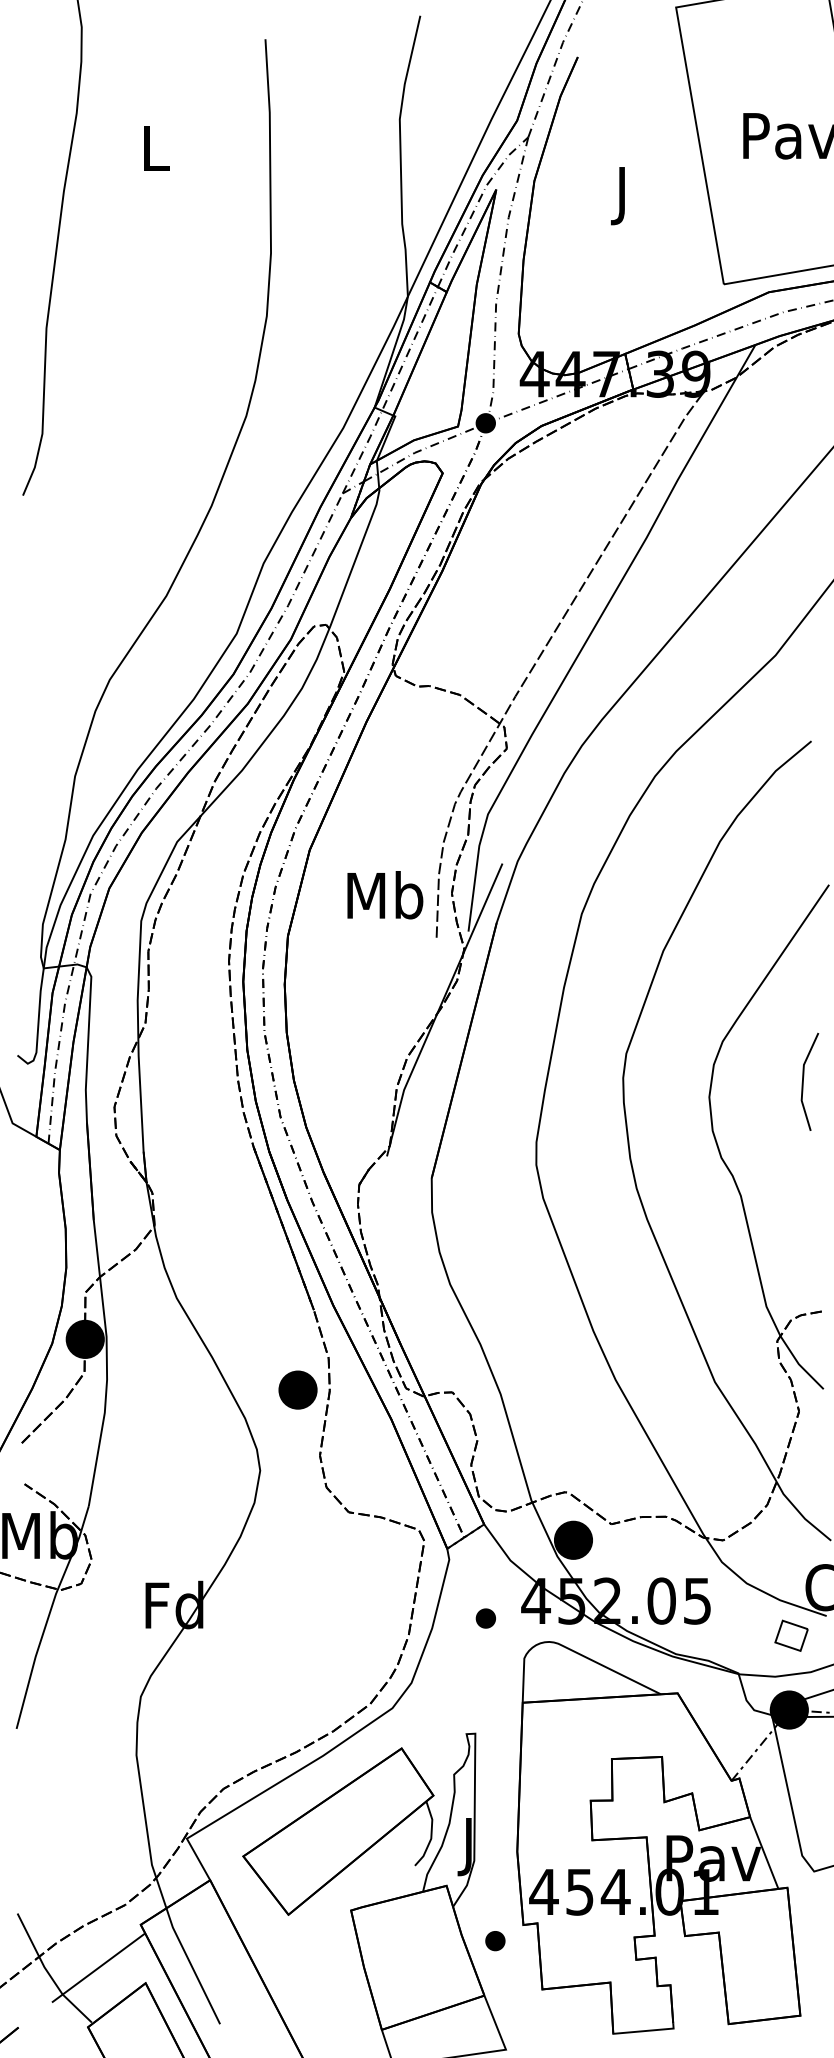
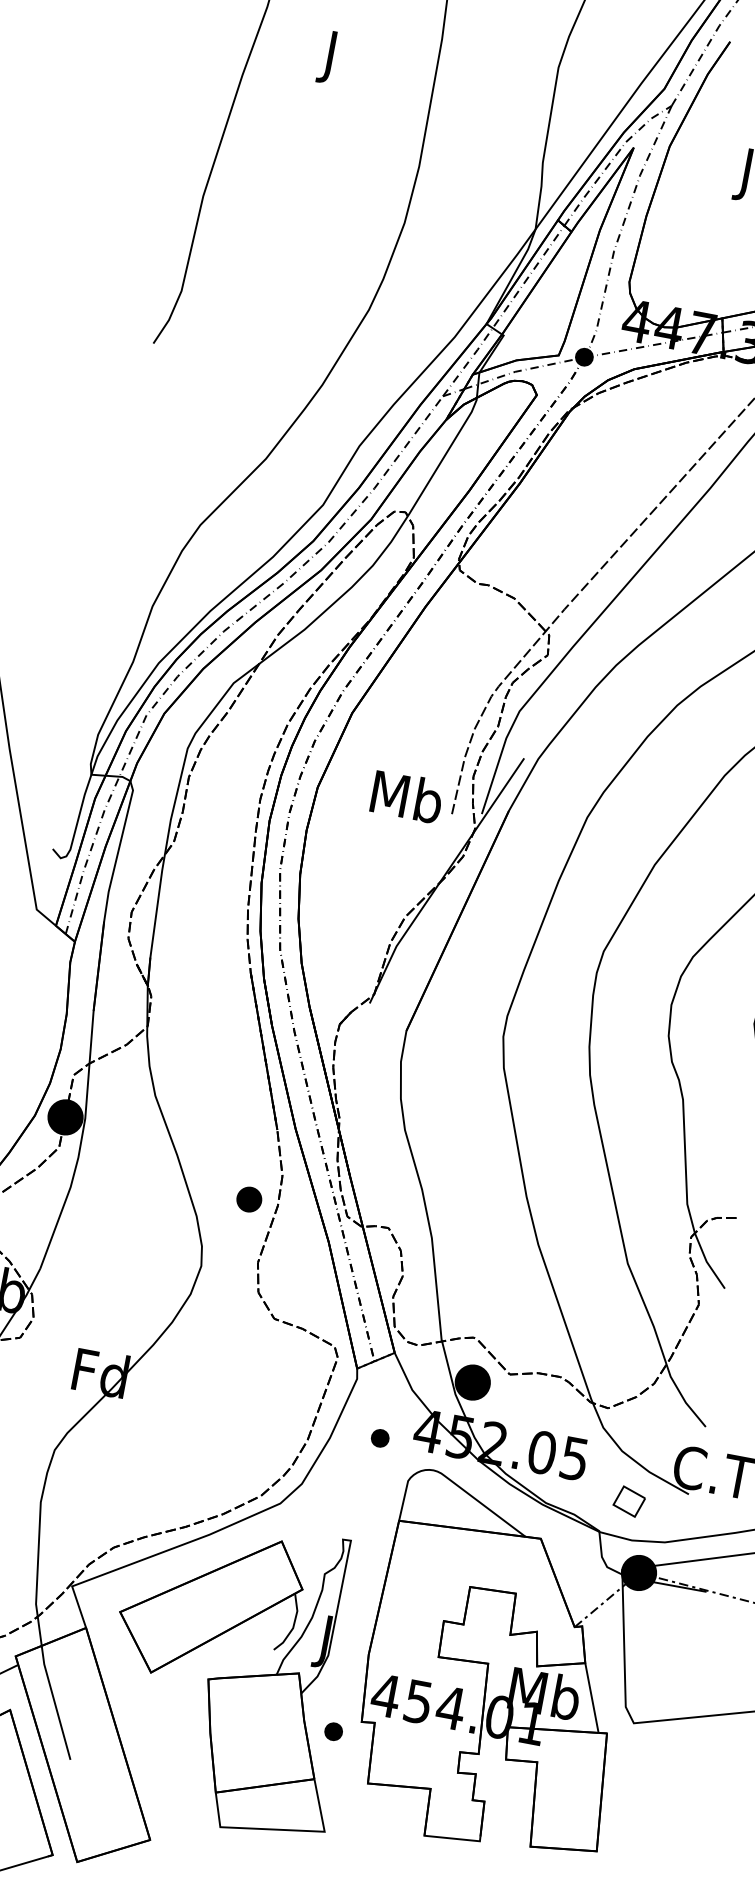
text: (156, 154) -> (332, 57), L -> J
text: (385, 895) -> (407, 797), moved
part: (297, 1389) -> (248, 1198), size x0.7
part: (791, 1635) -> (629, 1501), moved
text: (713, 1857) -> (545, 1693), Pav -> Mb

